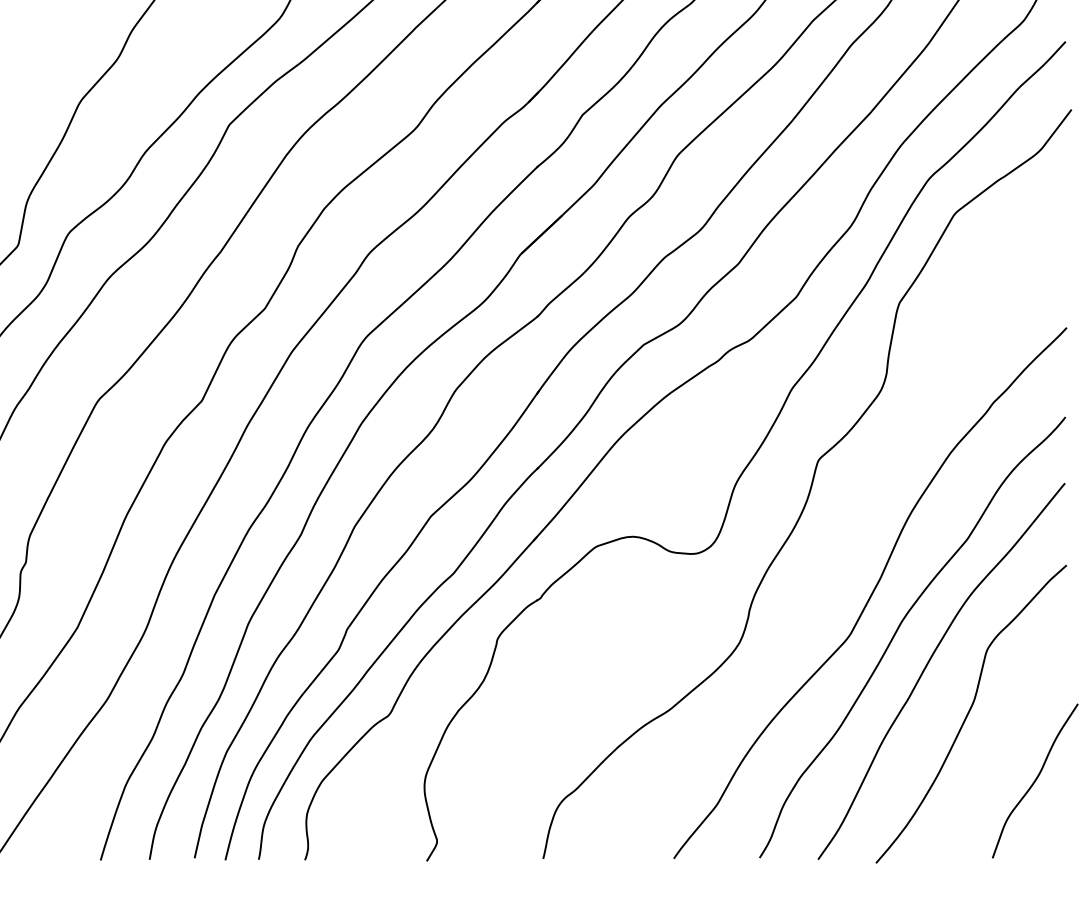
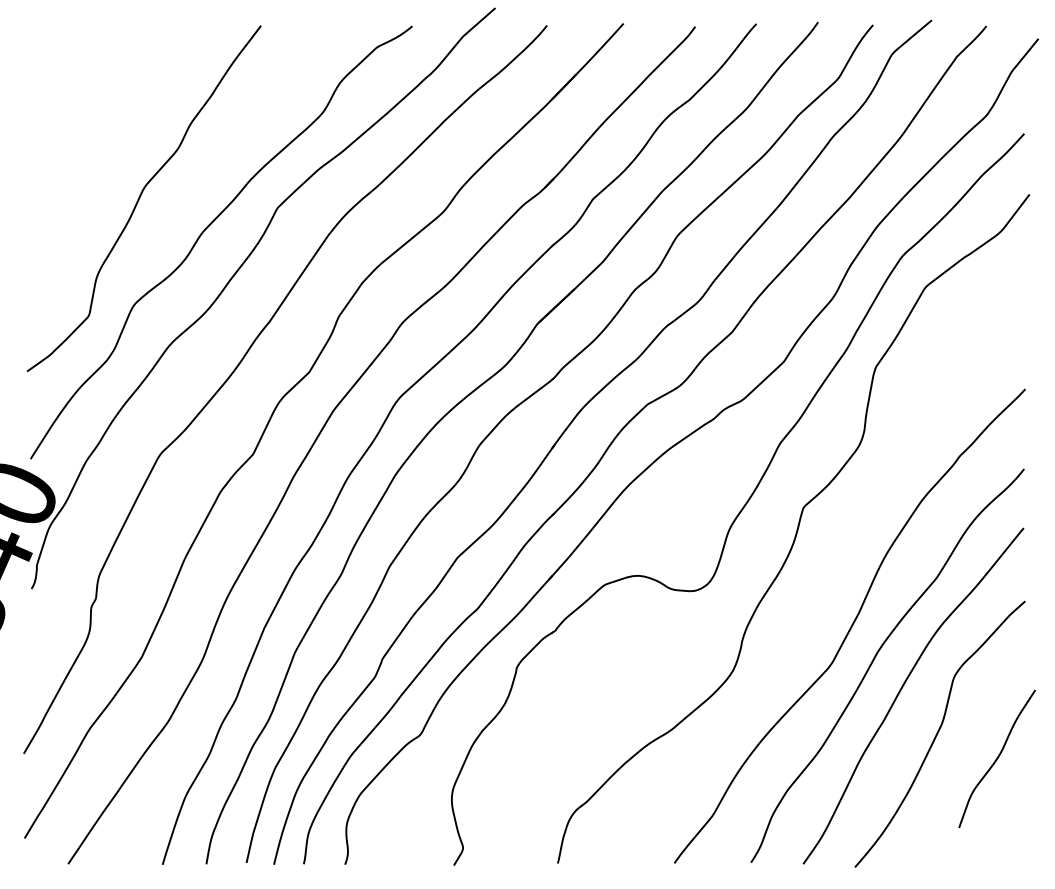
curve: (1034, 780) -> (996, 758), moved

